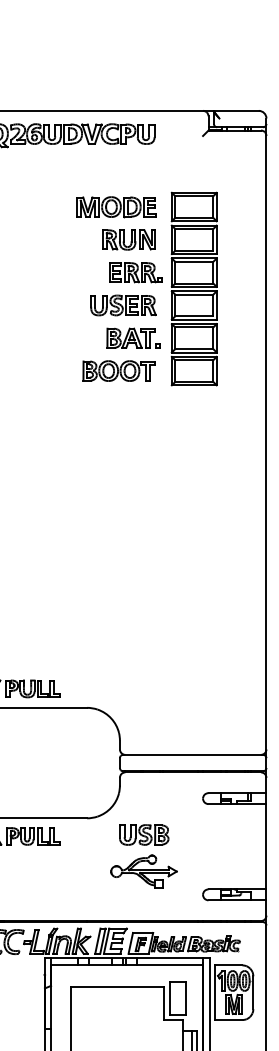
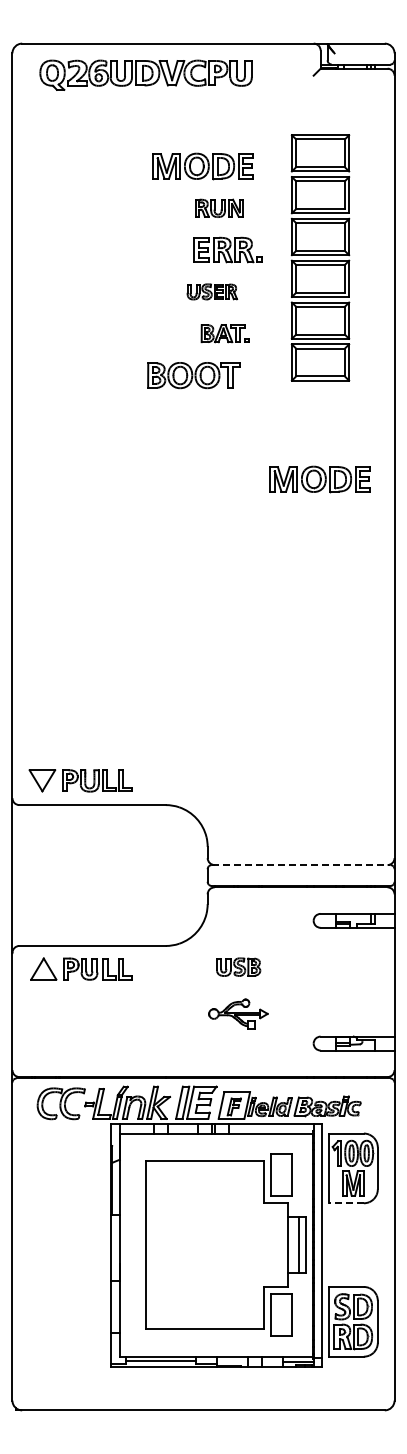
part: (129, 240) -> (219, 208), size x0.7
part: (194, 288) -> (320, 257), moved
part: (123, 305) -> (212, 291), size x0.6
part: (133, 338) -> (224, 333), size x0.7
part: (119, 371) -> (193, 375), moved
part: (207, 452) -> (319, 479), added
line: (193, 755) -> (301, 865), solid -> dashed
part: (144, 834) -> (238, 966), size x0.7
part: (144, 871) -> (238, 1013), size x0.7
line: (227, 1020) -> (345, 1203), solid -> dashed

